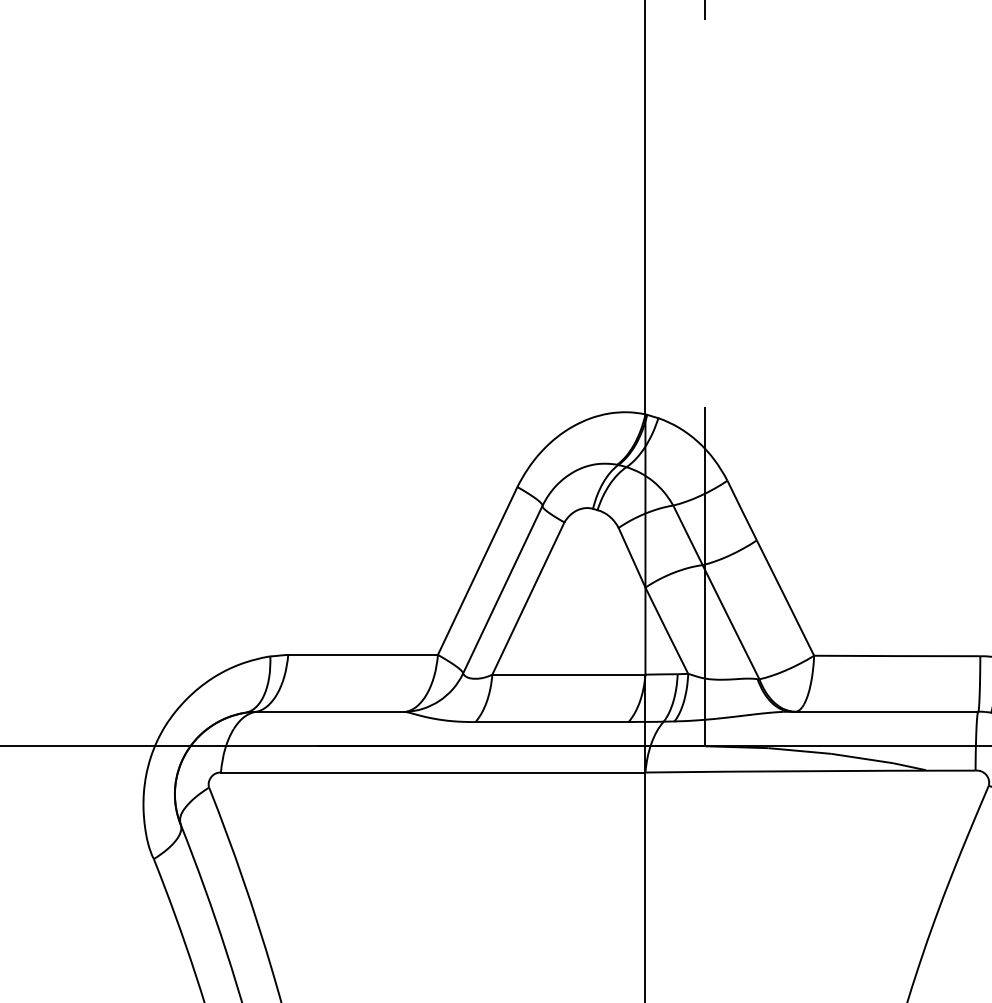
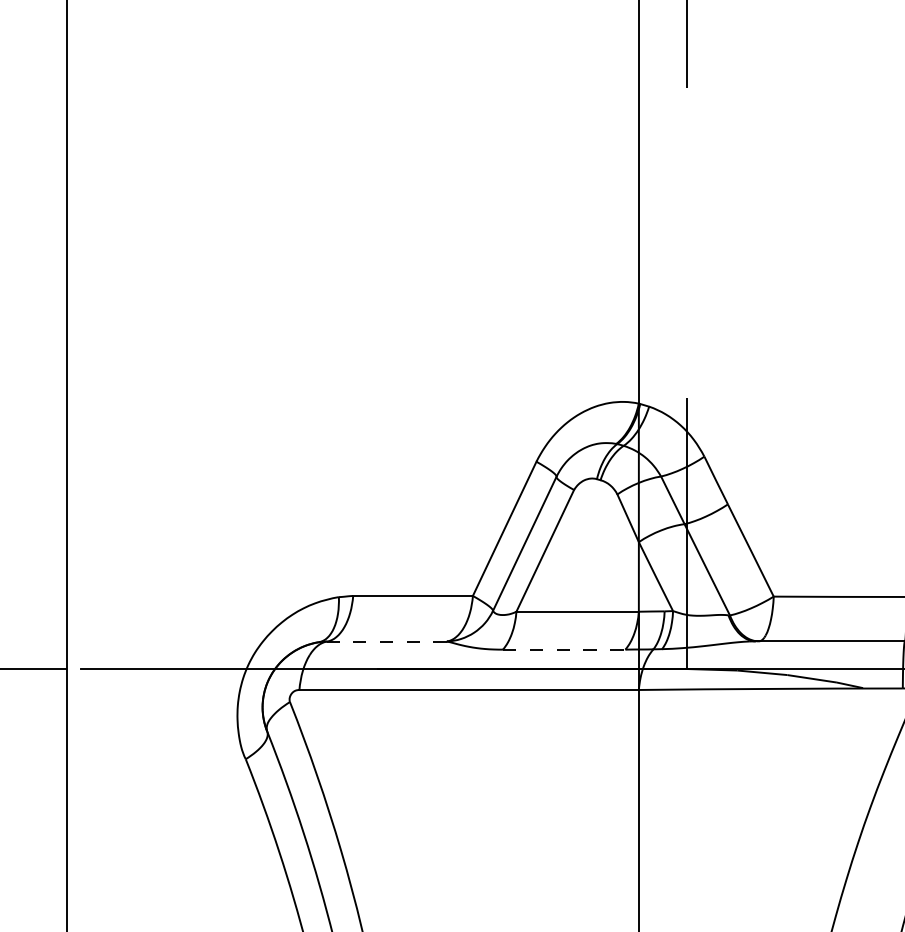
line: (331, 711) -> (387, 641), solid -> dashed
line: (552, 721) -> (564, 649), solid -> dashed

